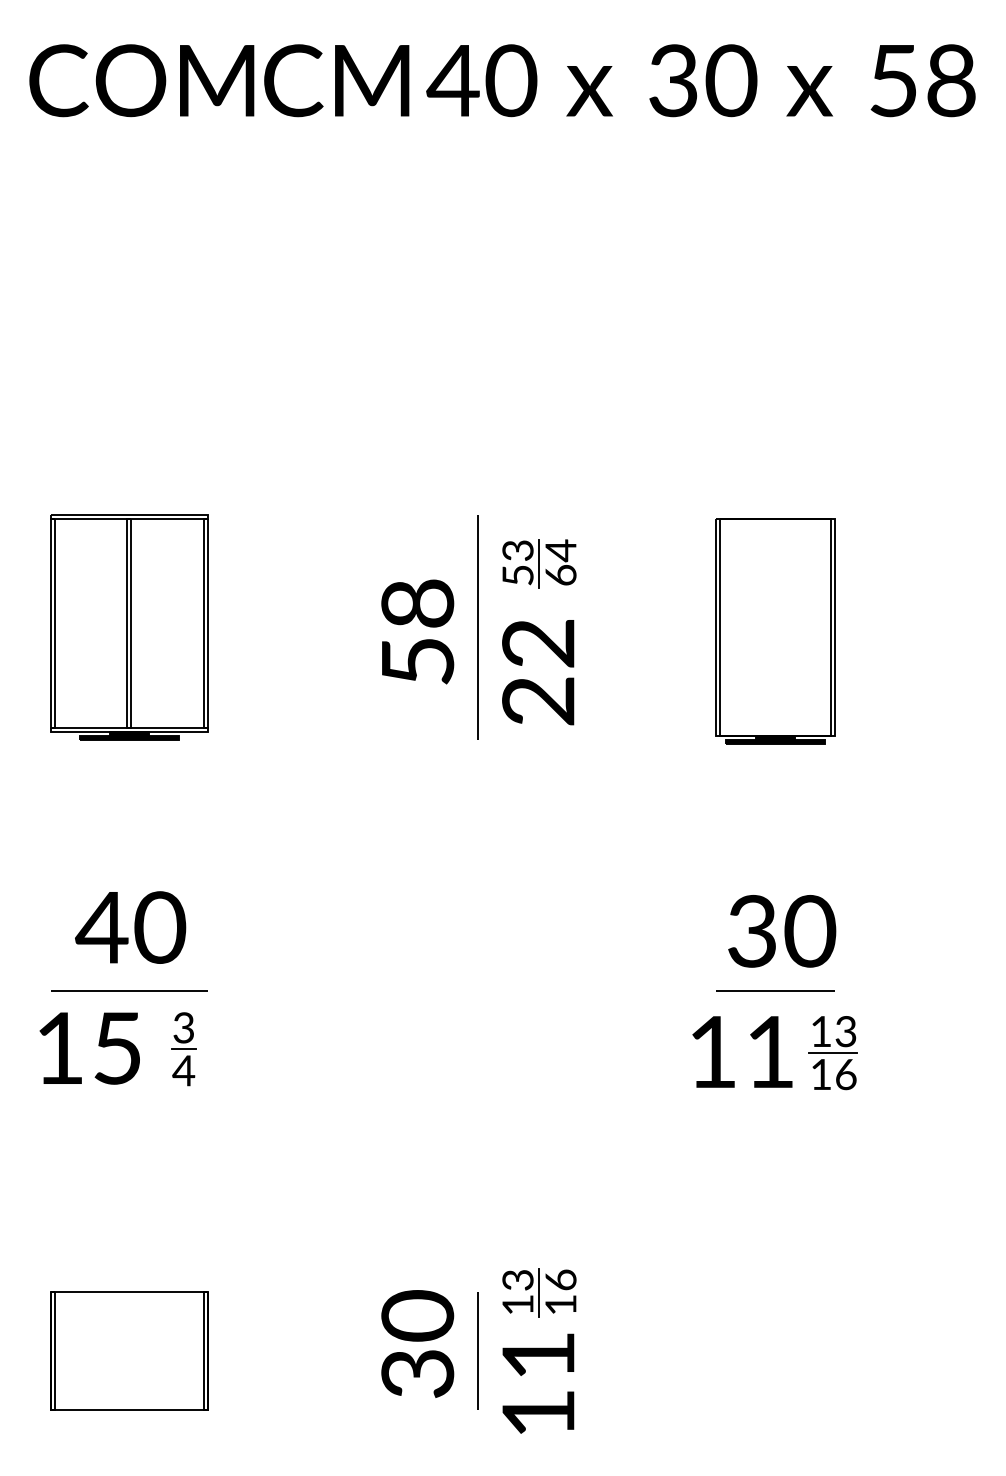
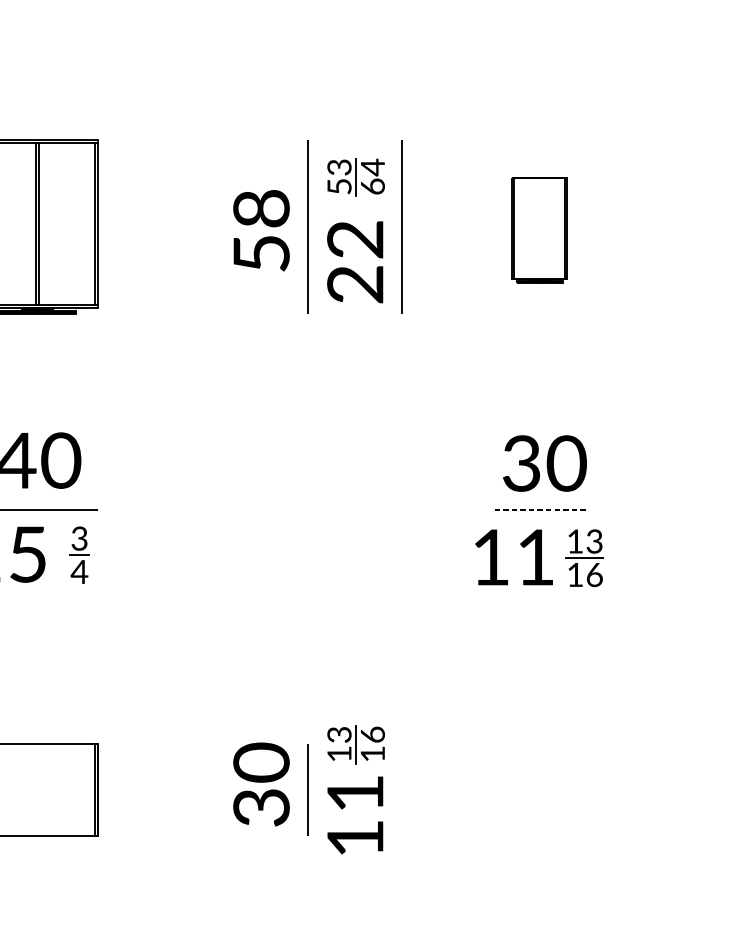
line: (597, 627) -> (401, 227), added
part: (775, 631) -> (539, 230), size x0.6
line: (774, 991) -> (538, 510), solid -> dashed

